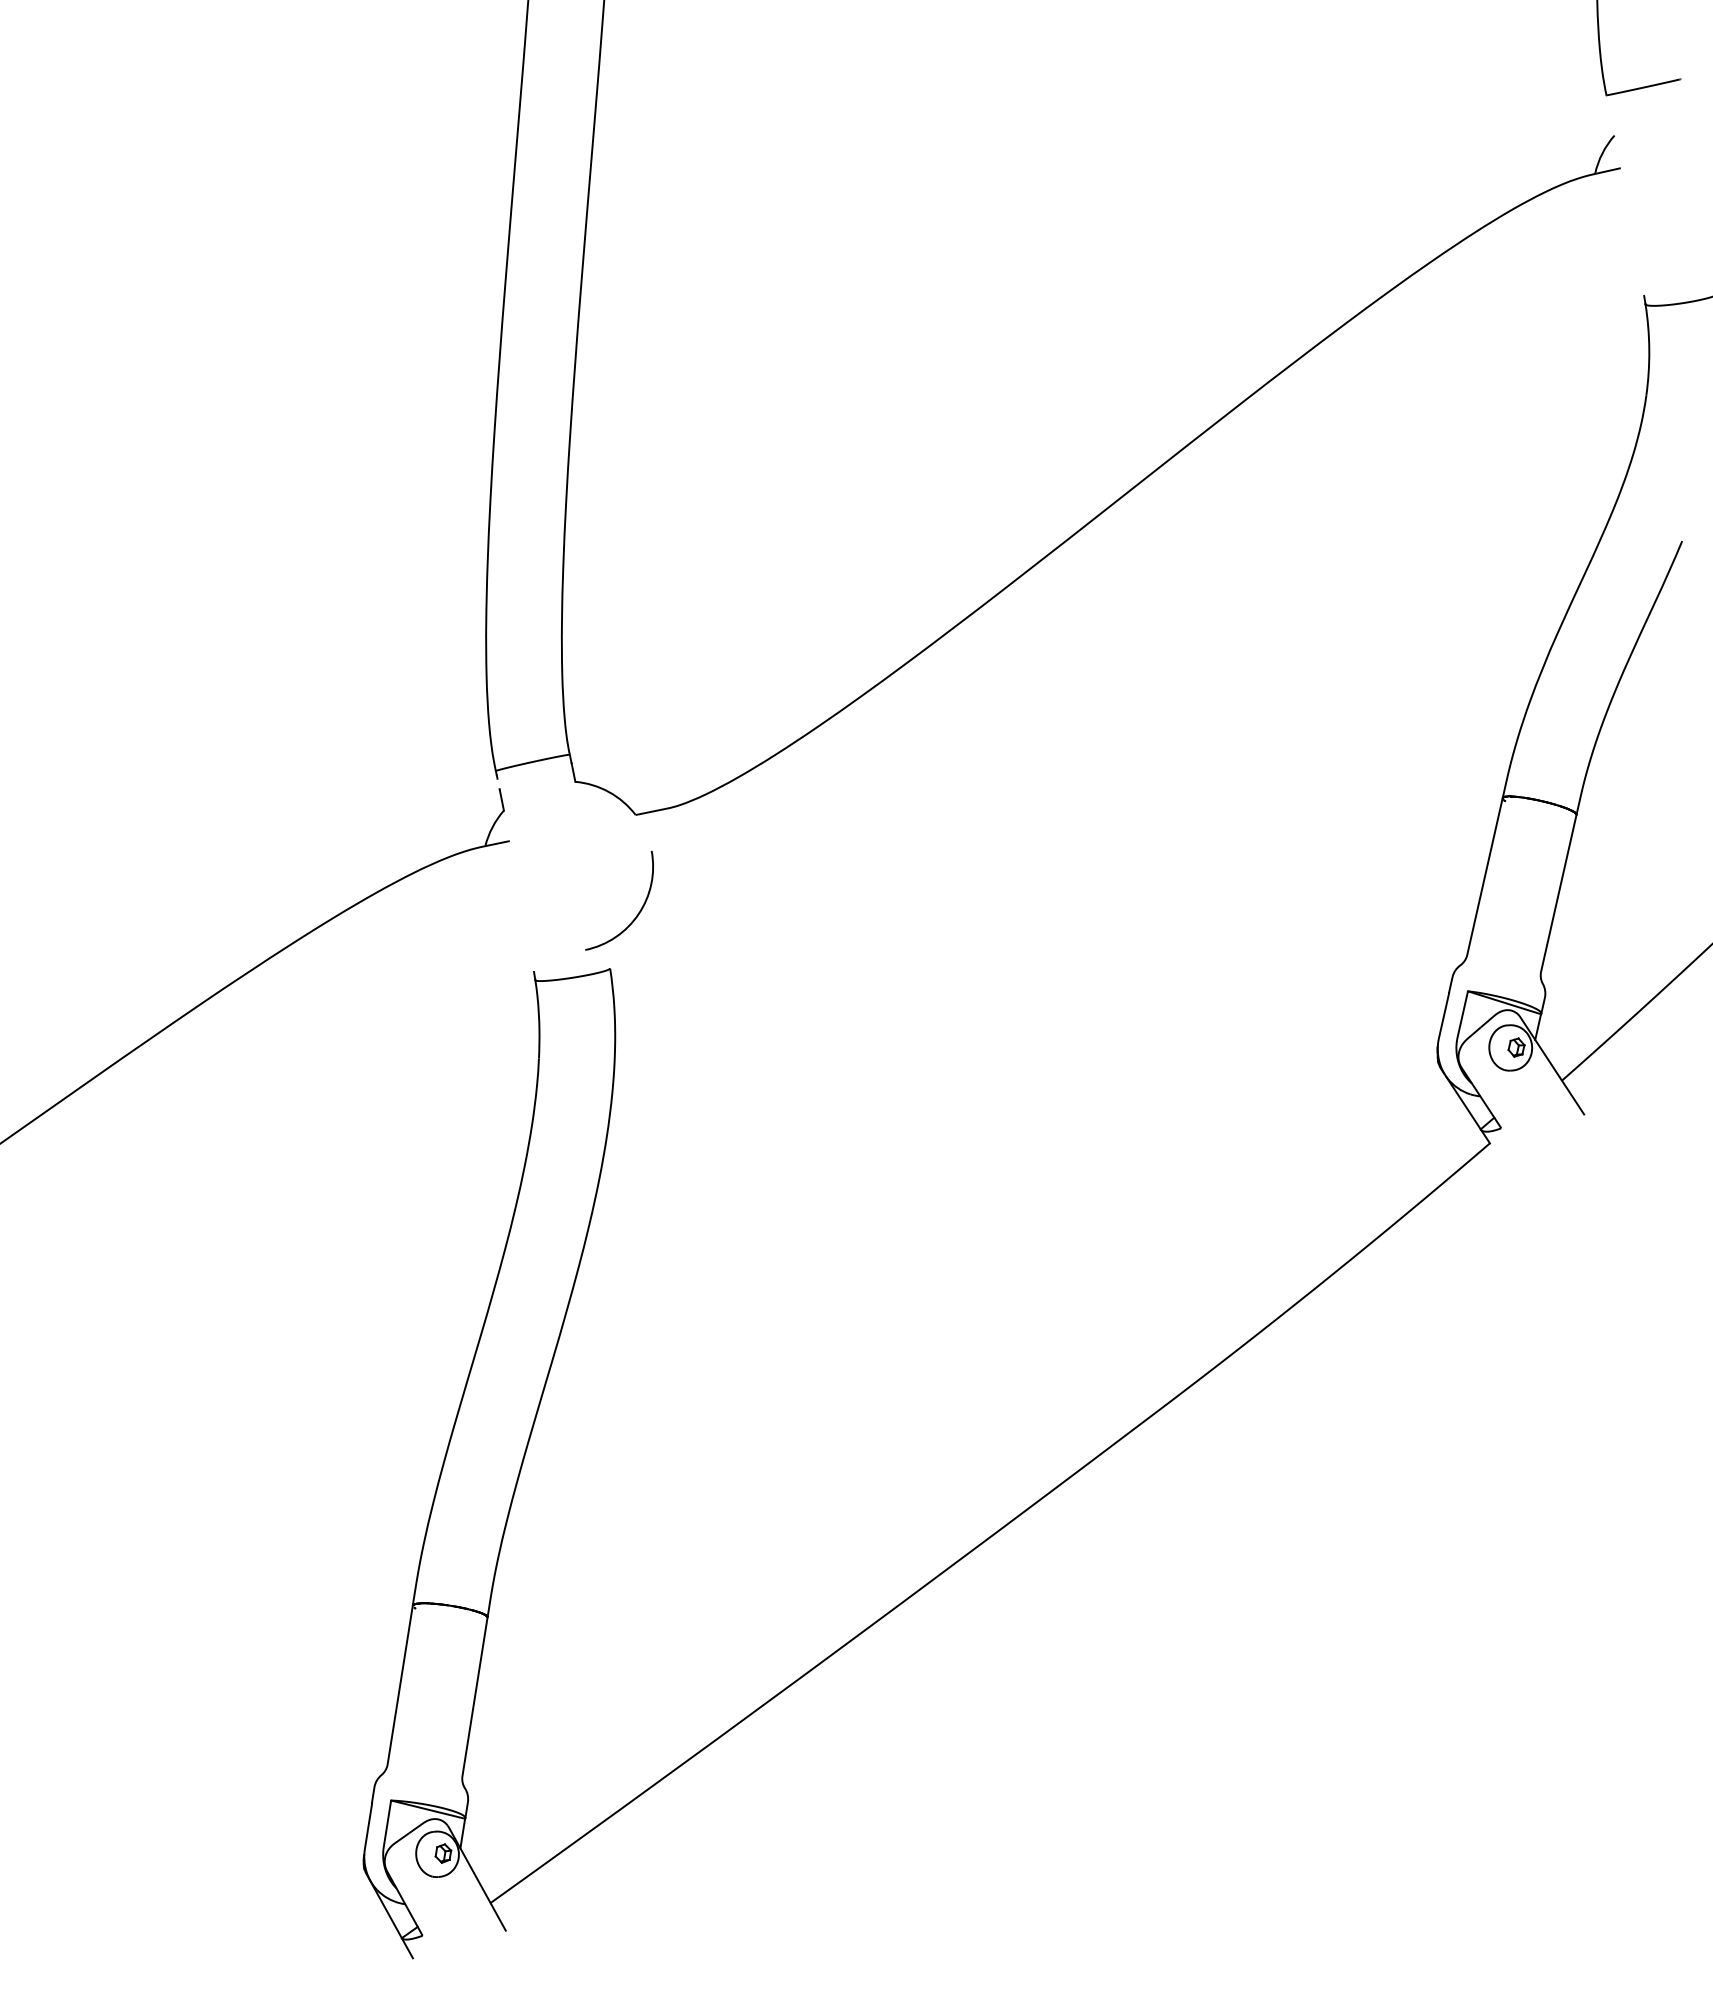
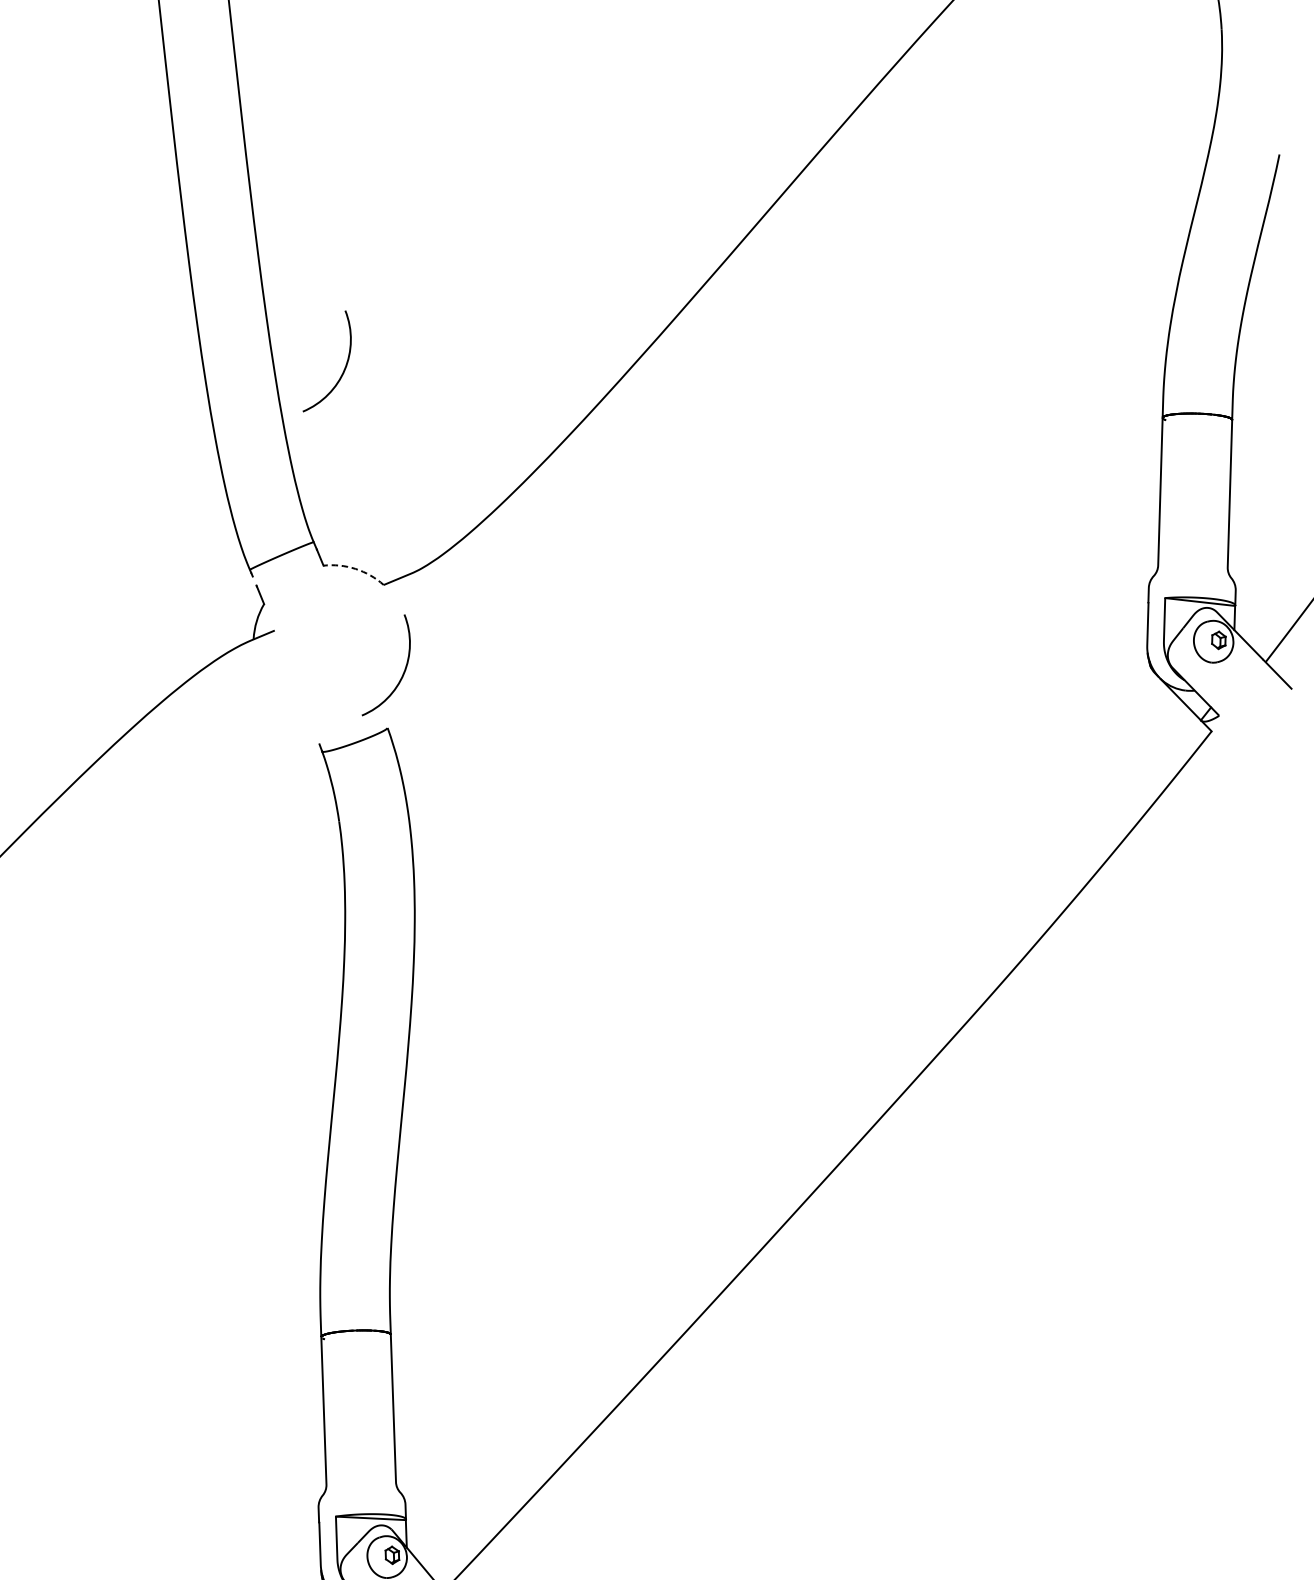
arc: (637, 576) -> (343, 369), added
arc: (609, 792) -> (356, 569), solid -> dashed

